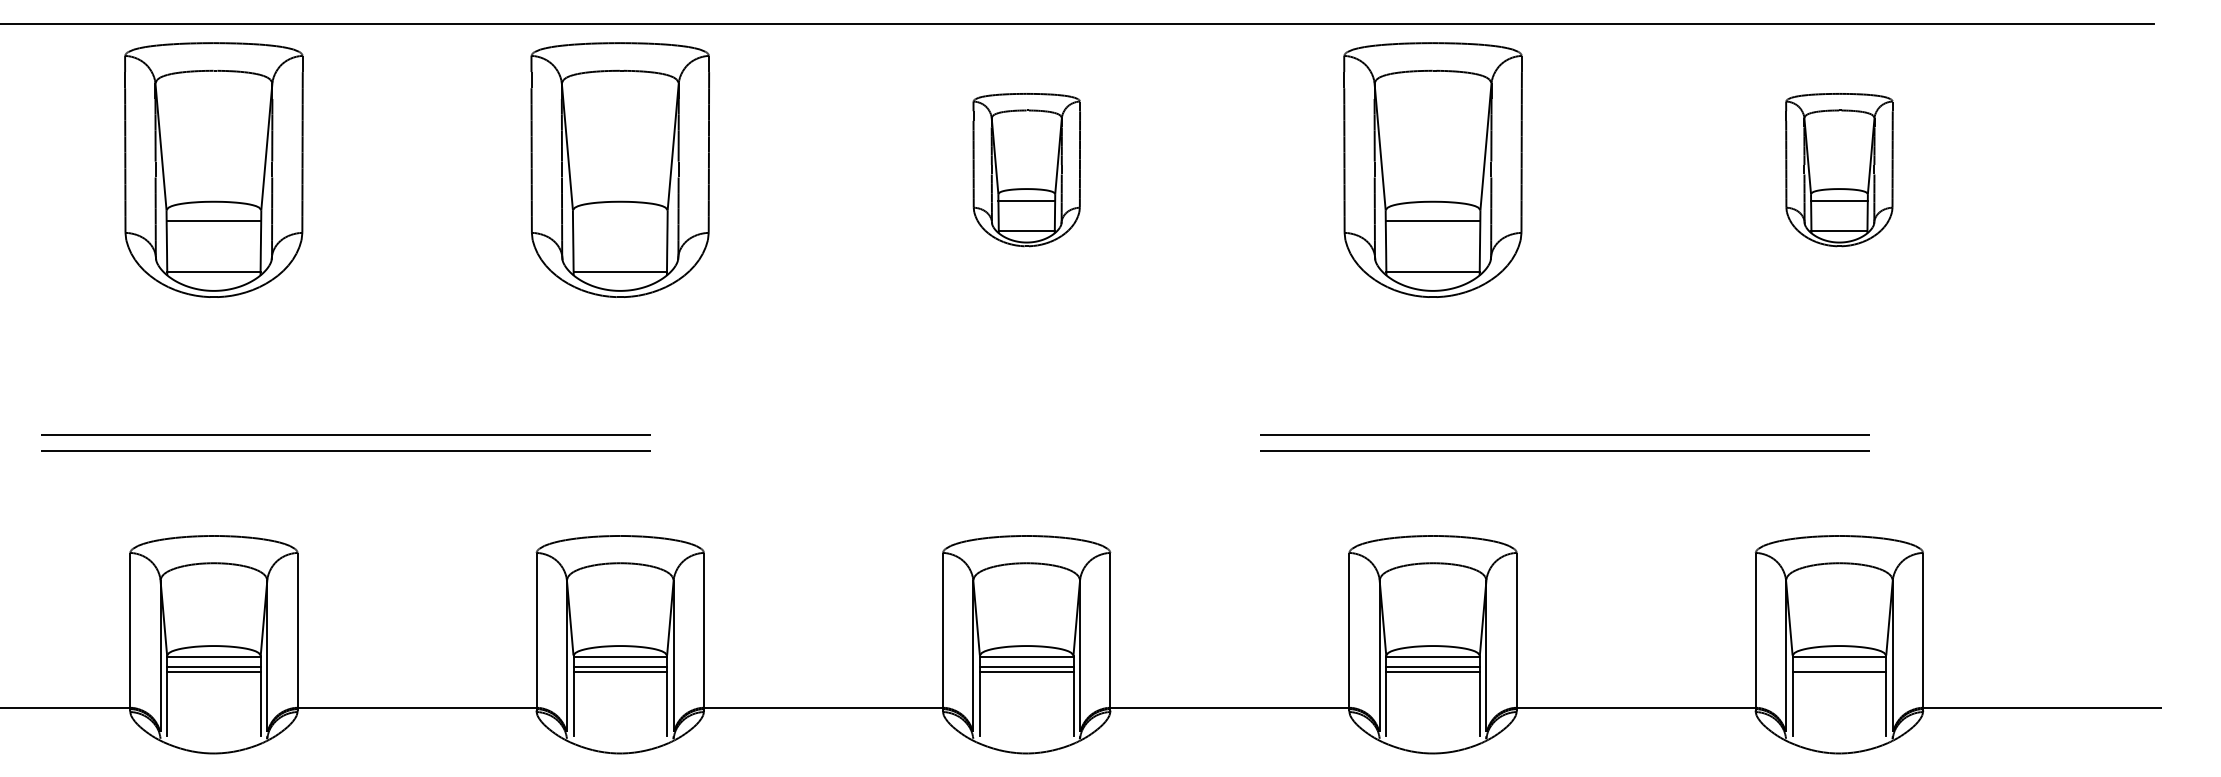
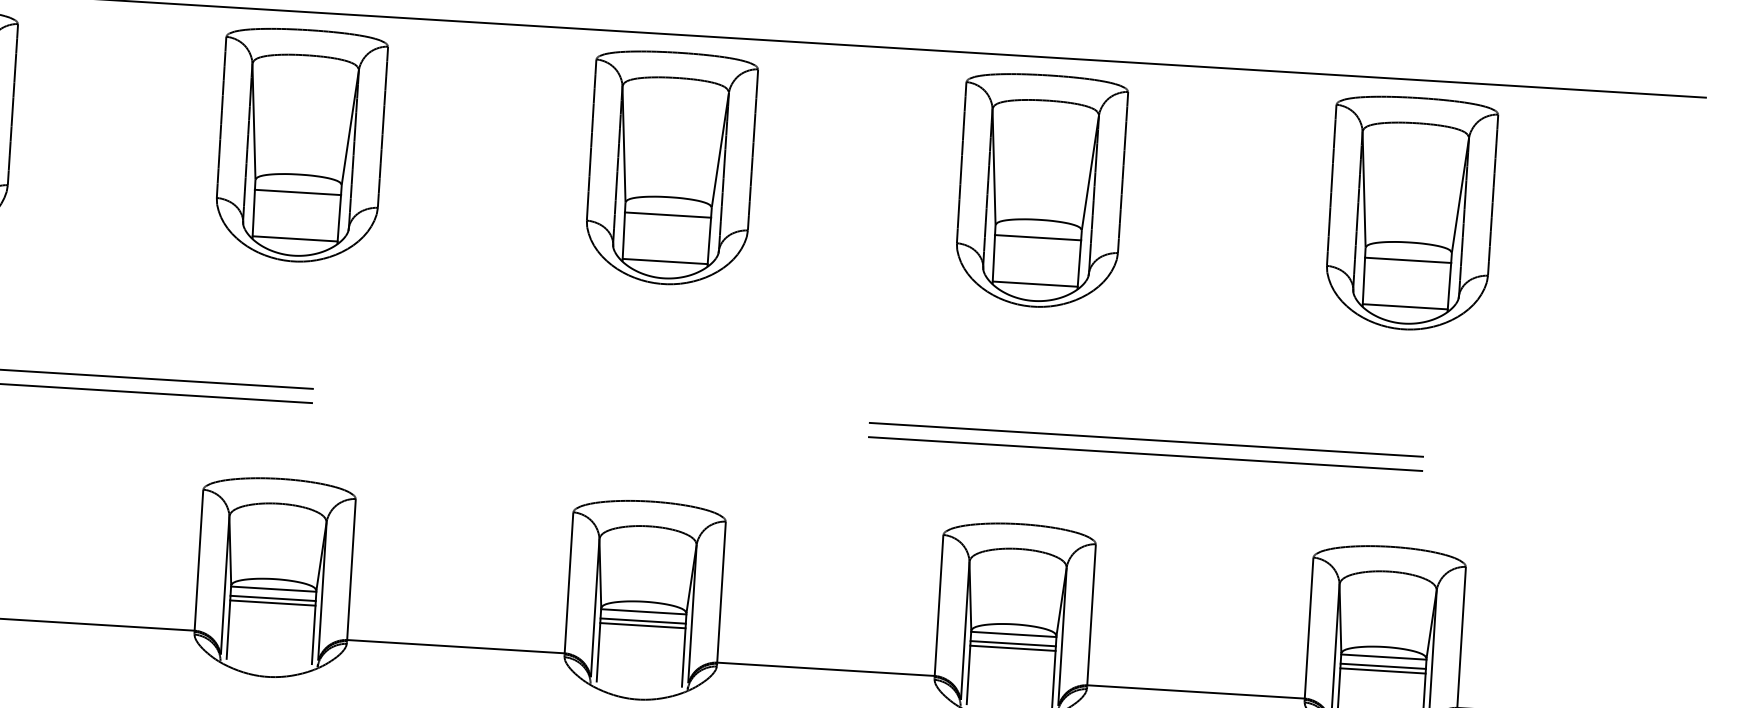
part: (1026, 169) -> (670, 167), size x1.67
part: (1839, 169) -> (1411, 213), size x1.67
line: (619, 221) -> (297, 192), added
line: (1839, 667) -> (1383, 666), added

